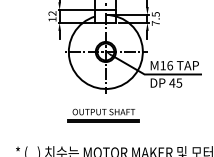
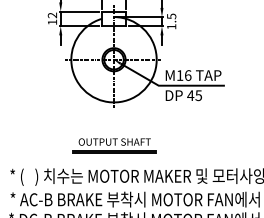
text: (155, 23) -> (171, 26), 7.5 -> 1.5
part: (103, 115) -> (114, 145), moved

